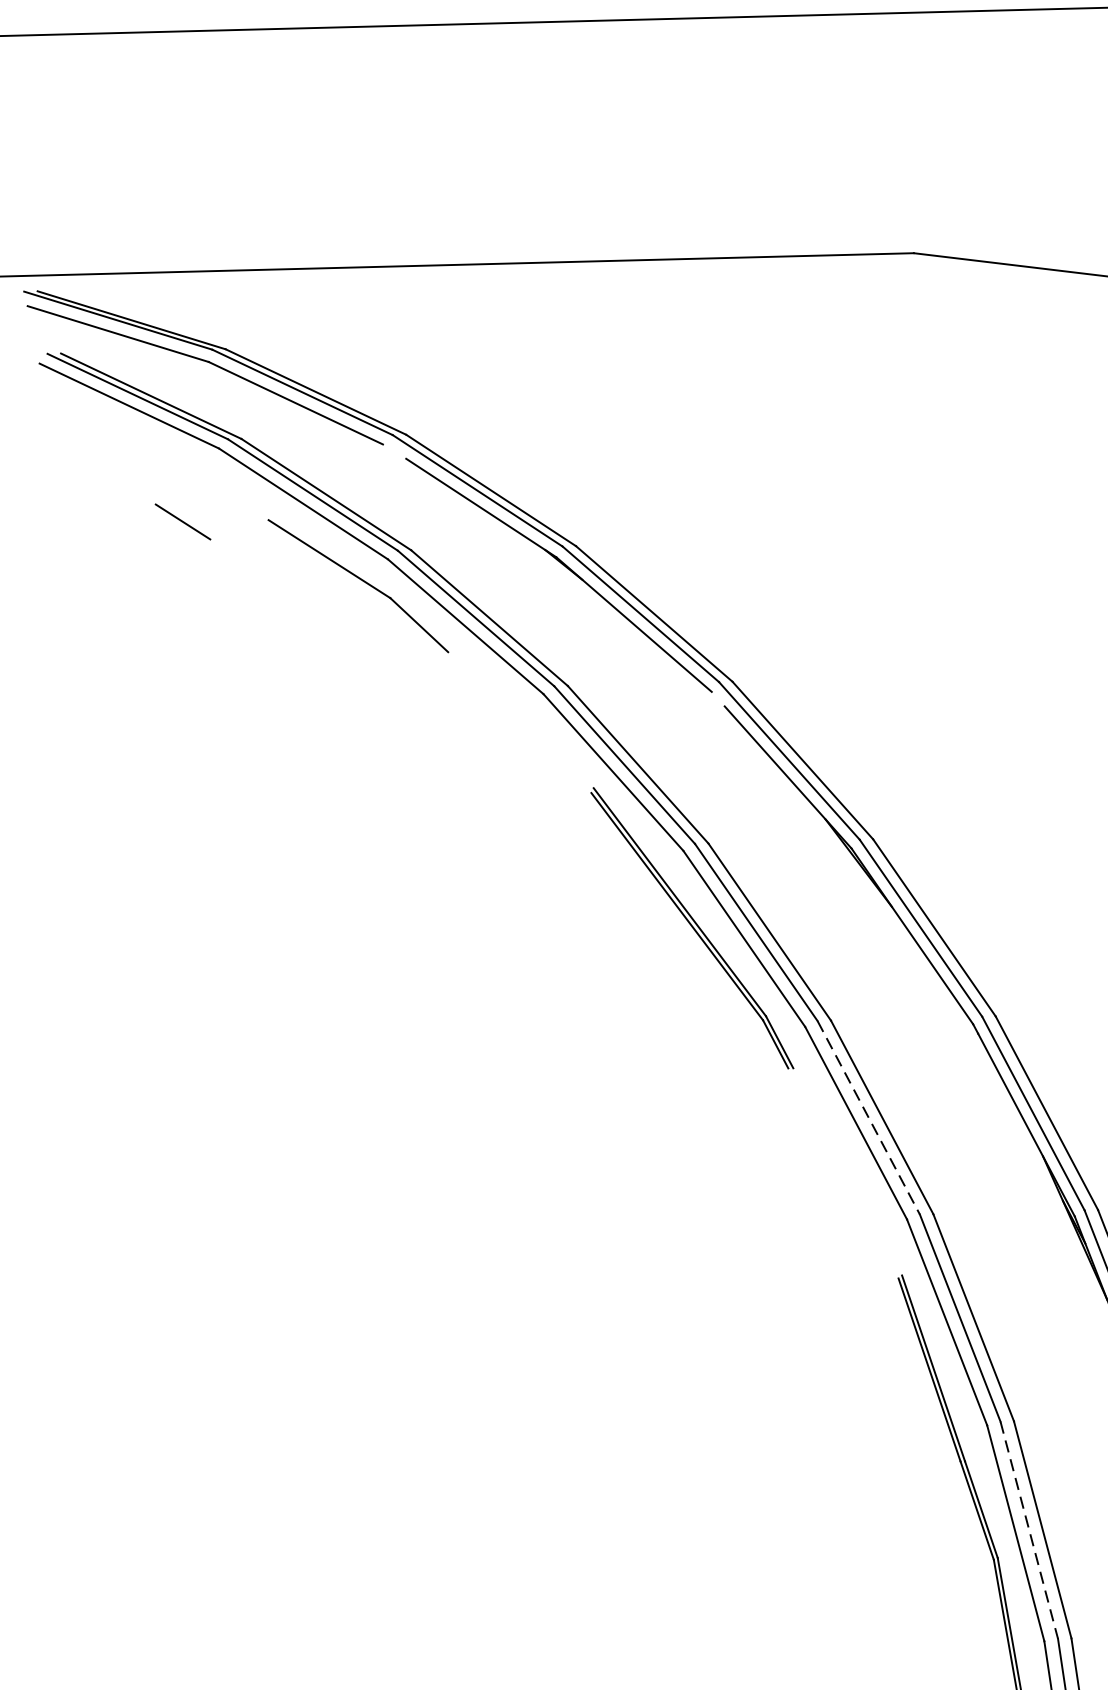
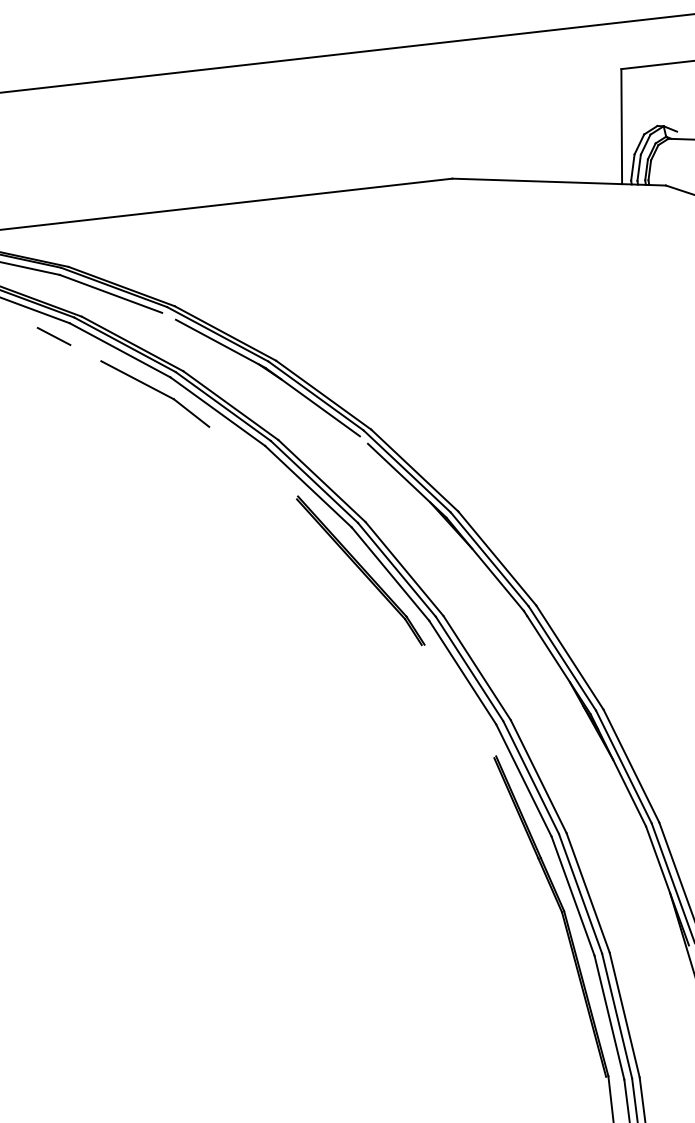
line: (182, 520) -> (53, 335), moved
line: (868, 1118) -> (469, 669), dashed -> solid
line: (1029, 1529) -> (580, 893), dashed -> solid

